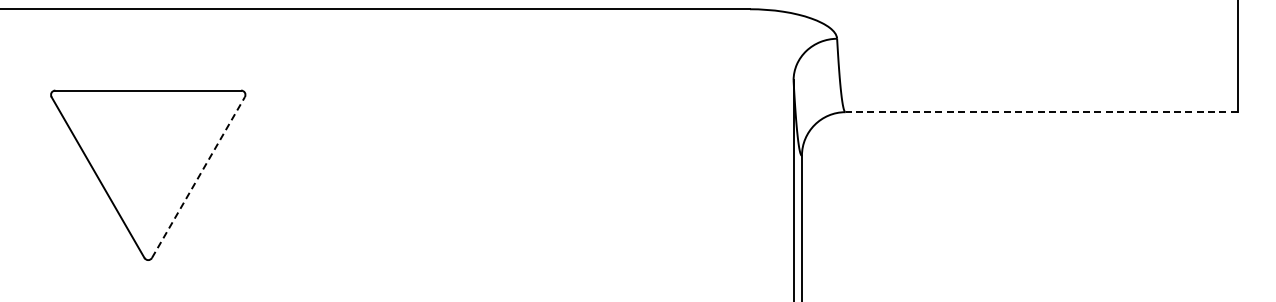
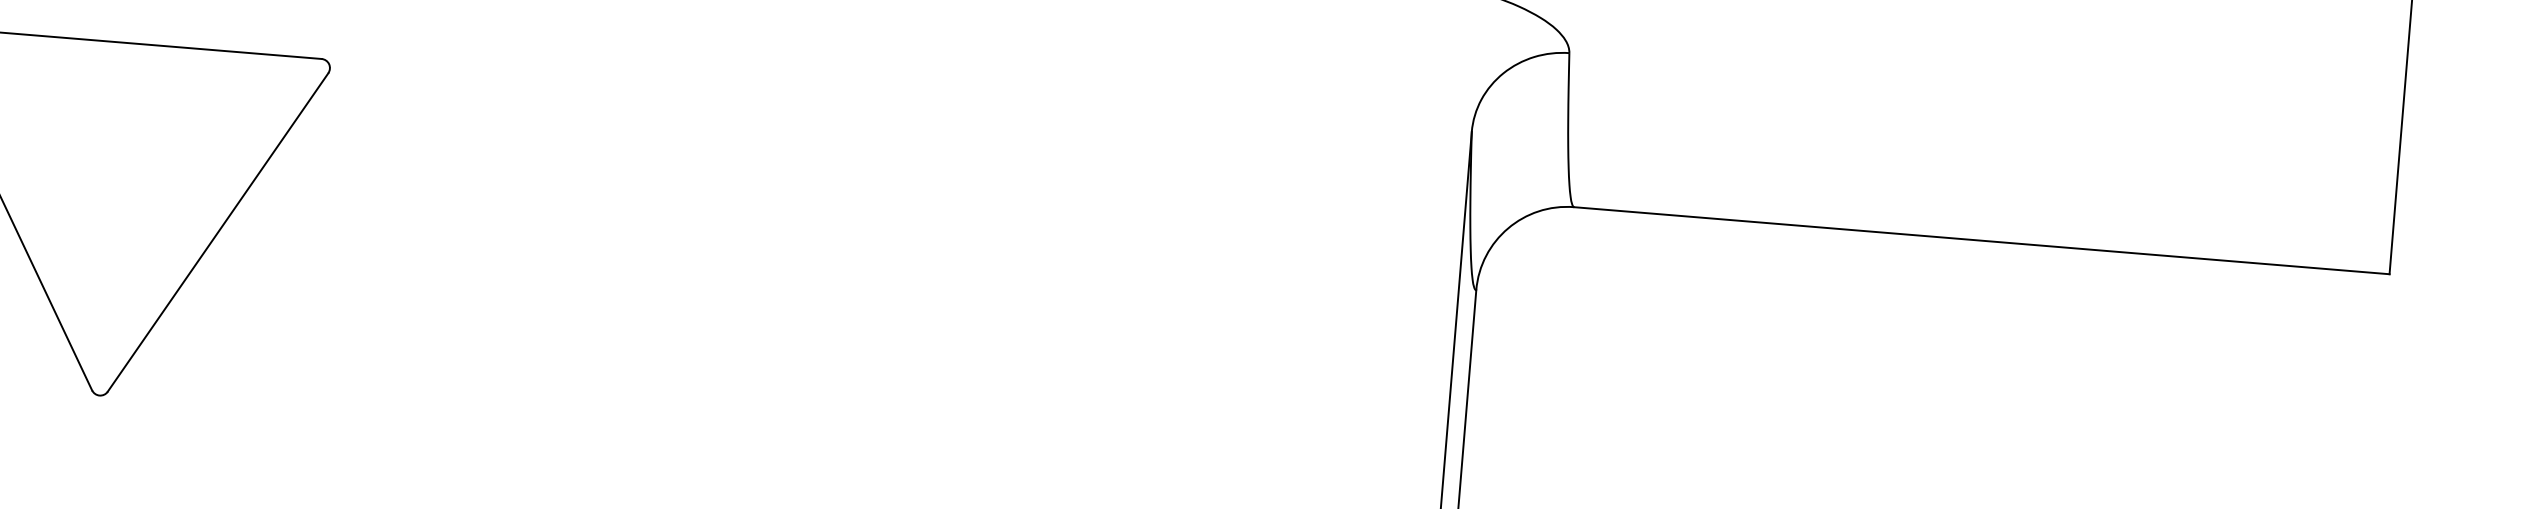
line: (1041, 112) -> (1981, 241), dashed -> solid
line: (198, 177) -> (218, 232), dashed -> solid

